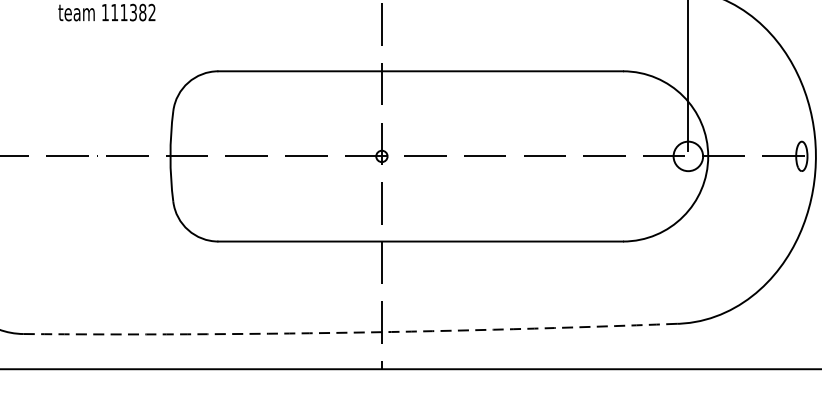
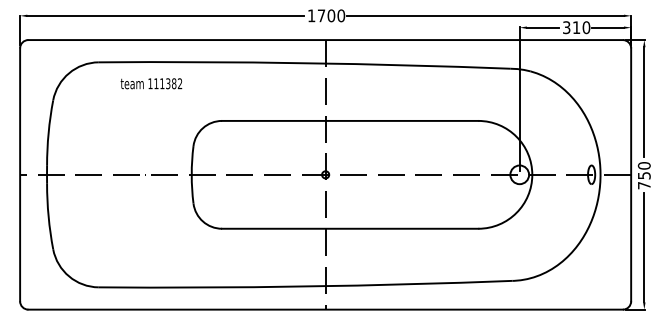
arc: (350, 332) -> (305, 286), dashed -> solid

